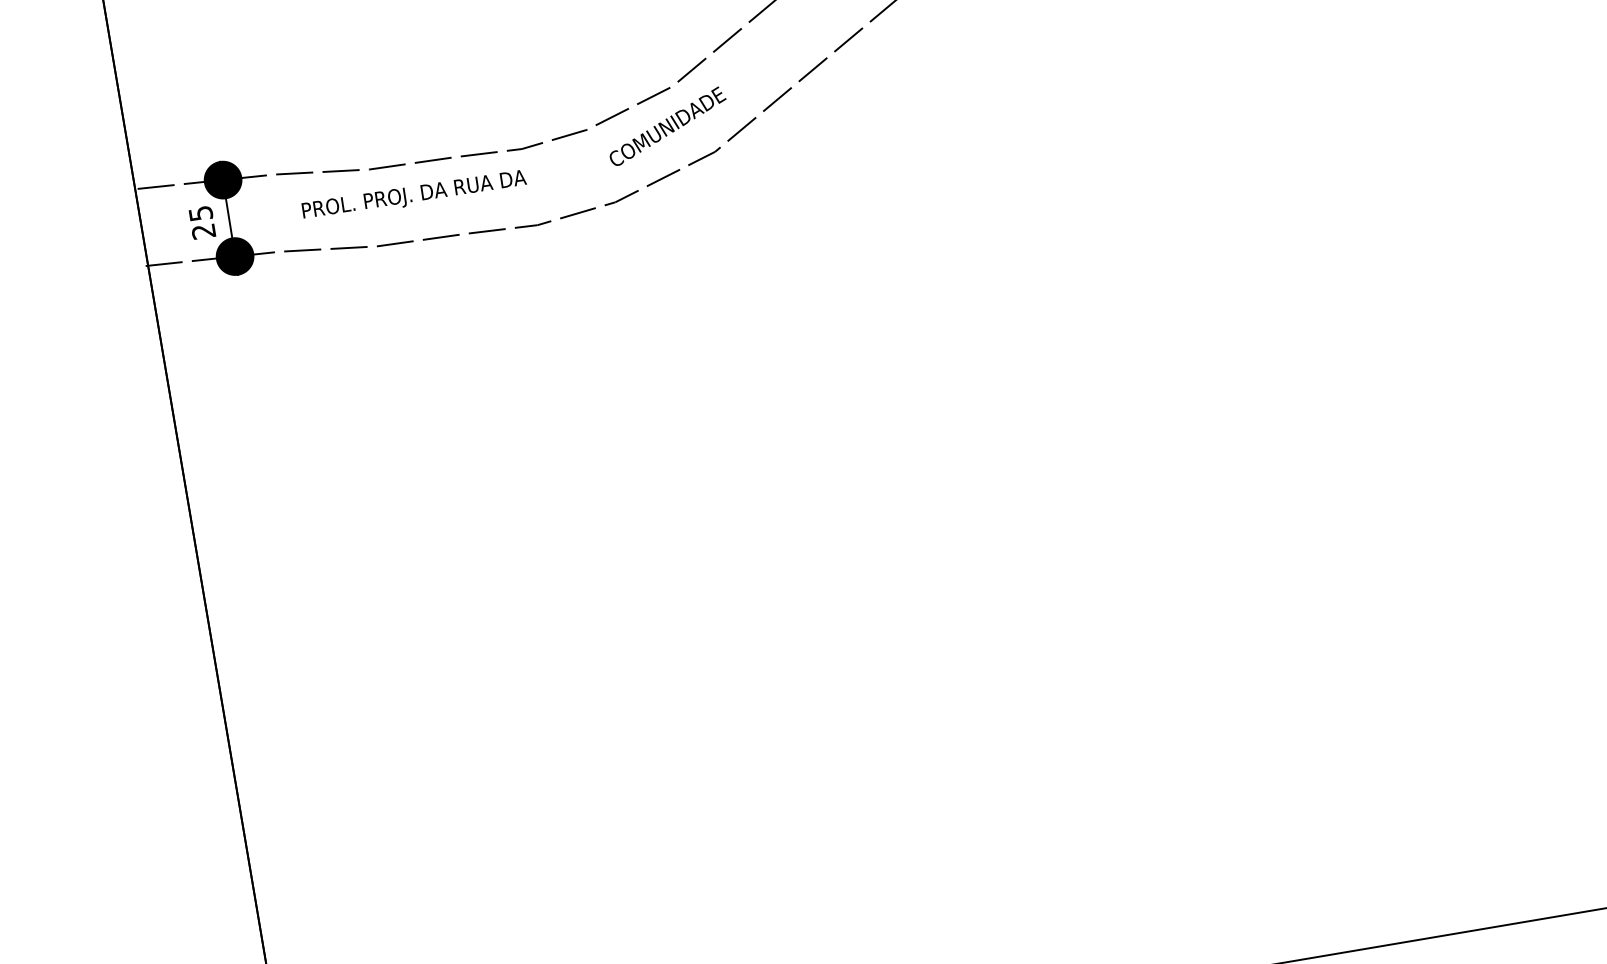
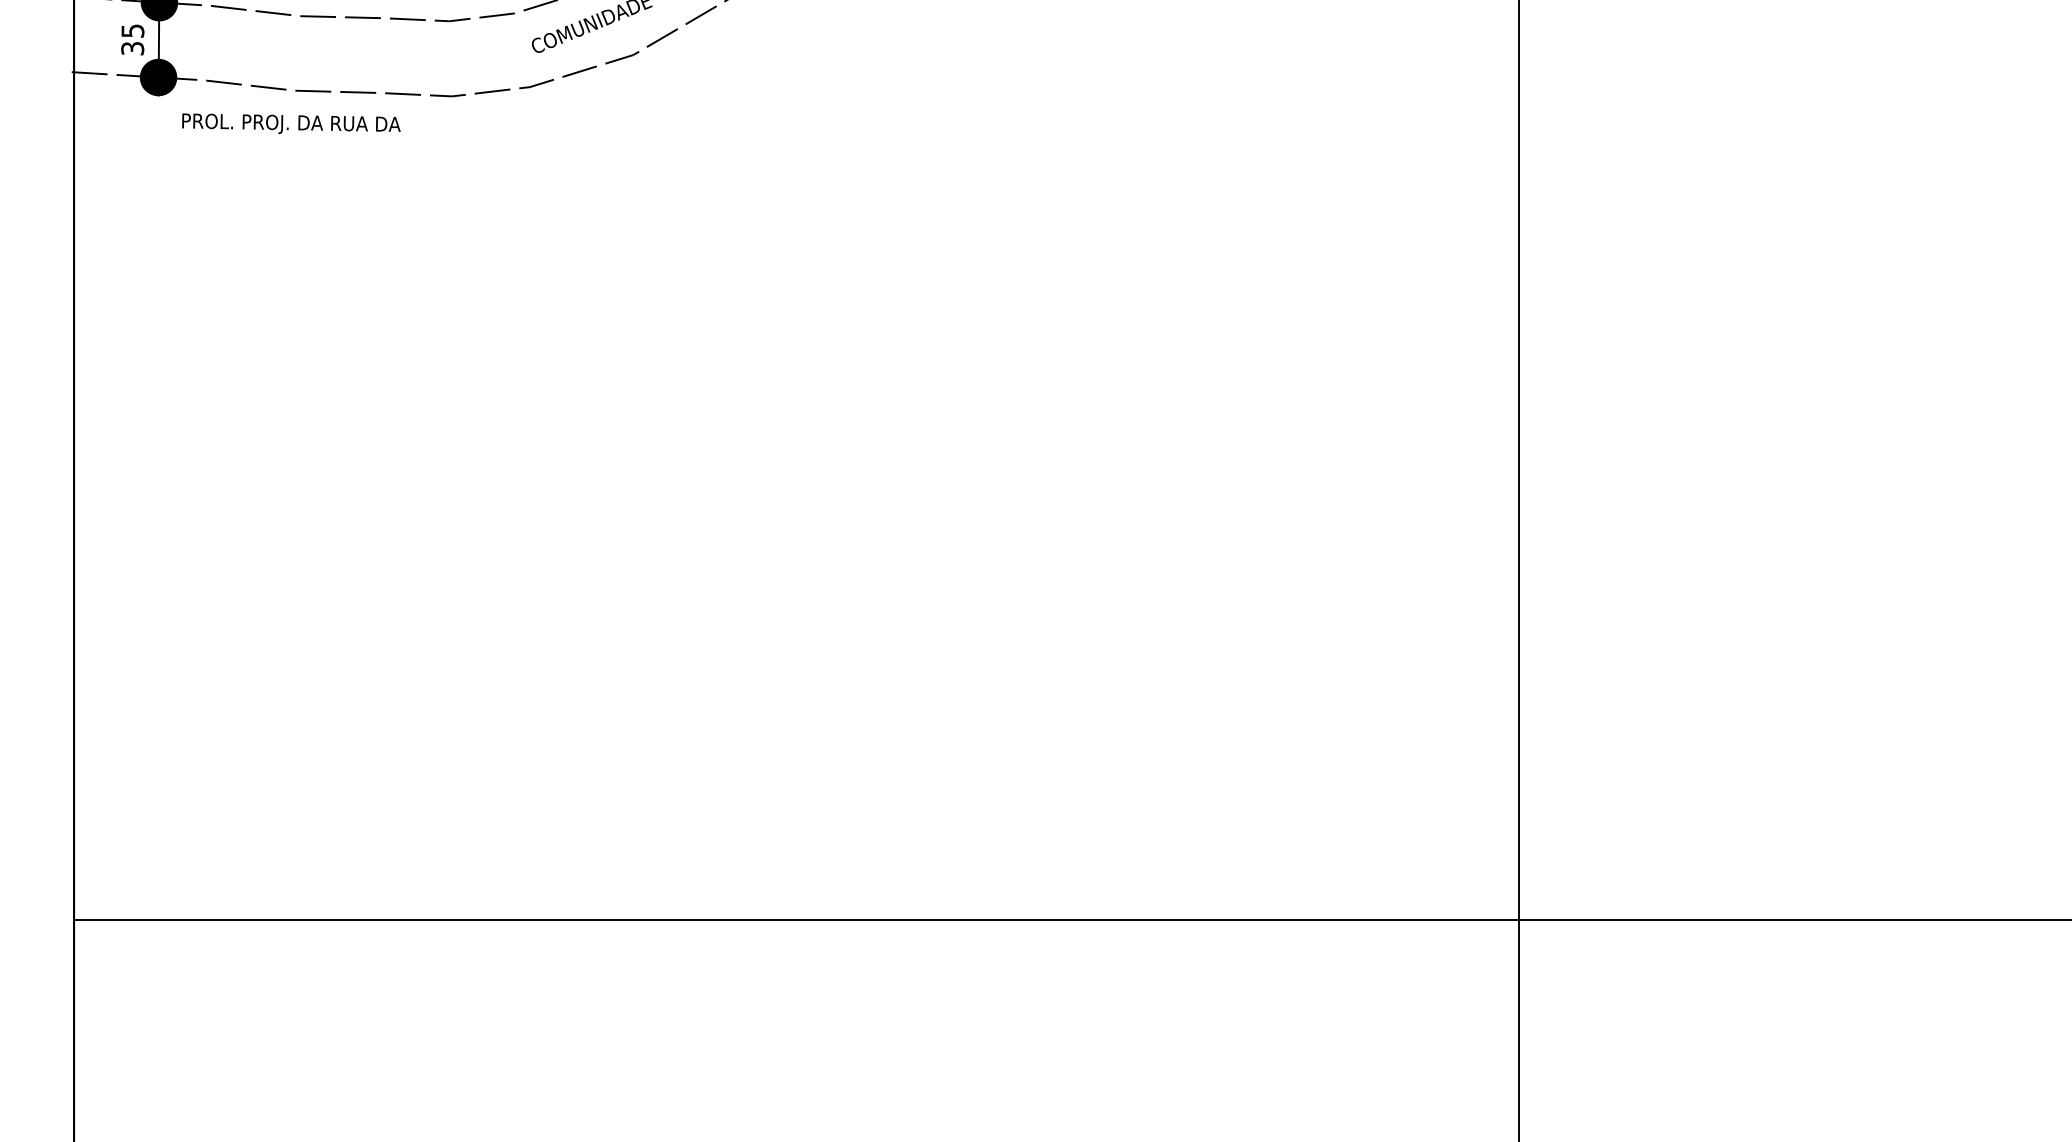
text: (414, 194) -> (291, 123), moved
text: (203, 231) -> (132, 48), 25 -> 35

